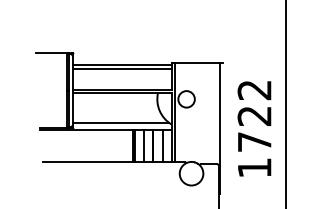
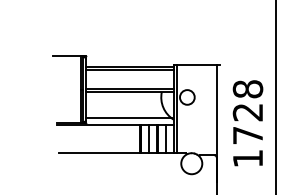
text: (254, 90) -> (247, 89), 1722 -> 1728

